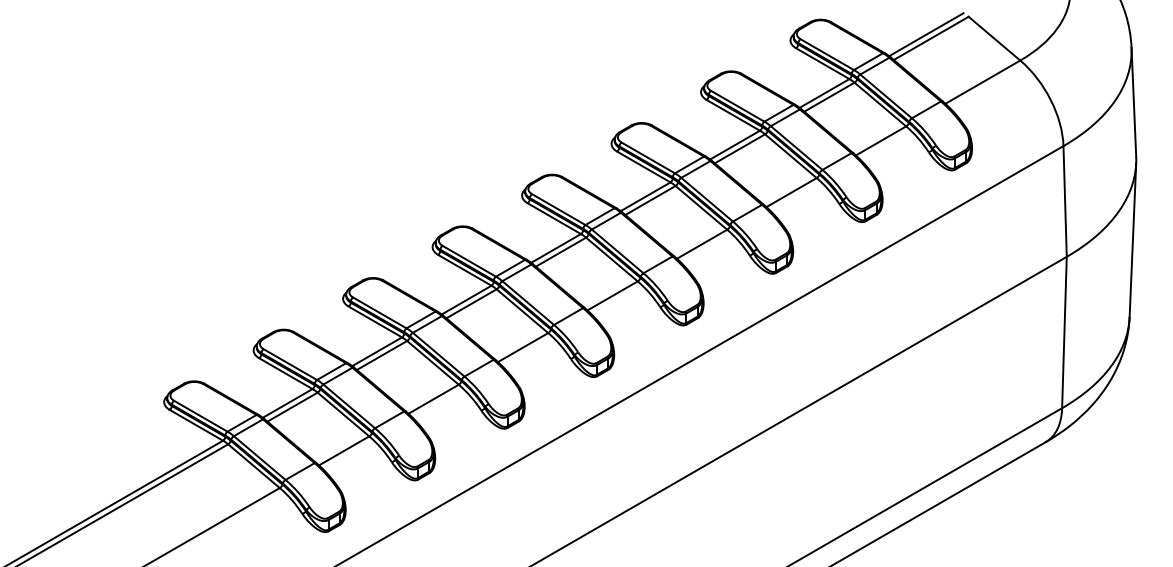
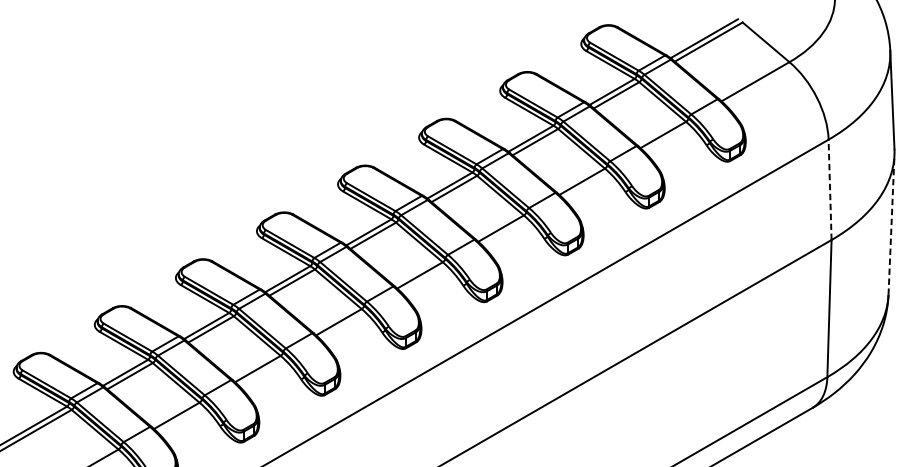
line: (1065, 200) -> (830, 188), solid -> dashed
line: (1132, 239) -> (891, 224), solid -> dashed

